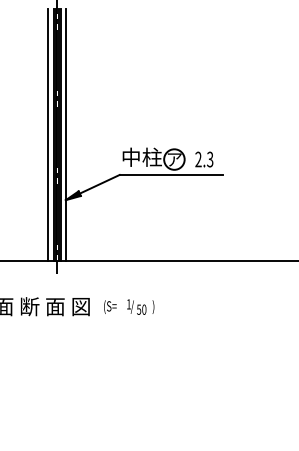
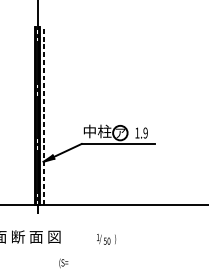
line: (65, 134) -> (43, 115), solid -> dashed
line: (48, 135) -> (31, 116), removed
text: (204, 159) -> (141, 133), 2.3 -> 1.9
text: (110, 306) -> (63, 262), moved
text: (140, 306) -> (106, 238), moved

